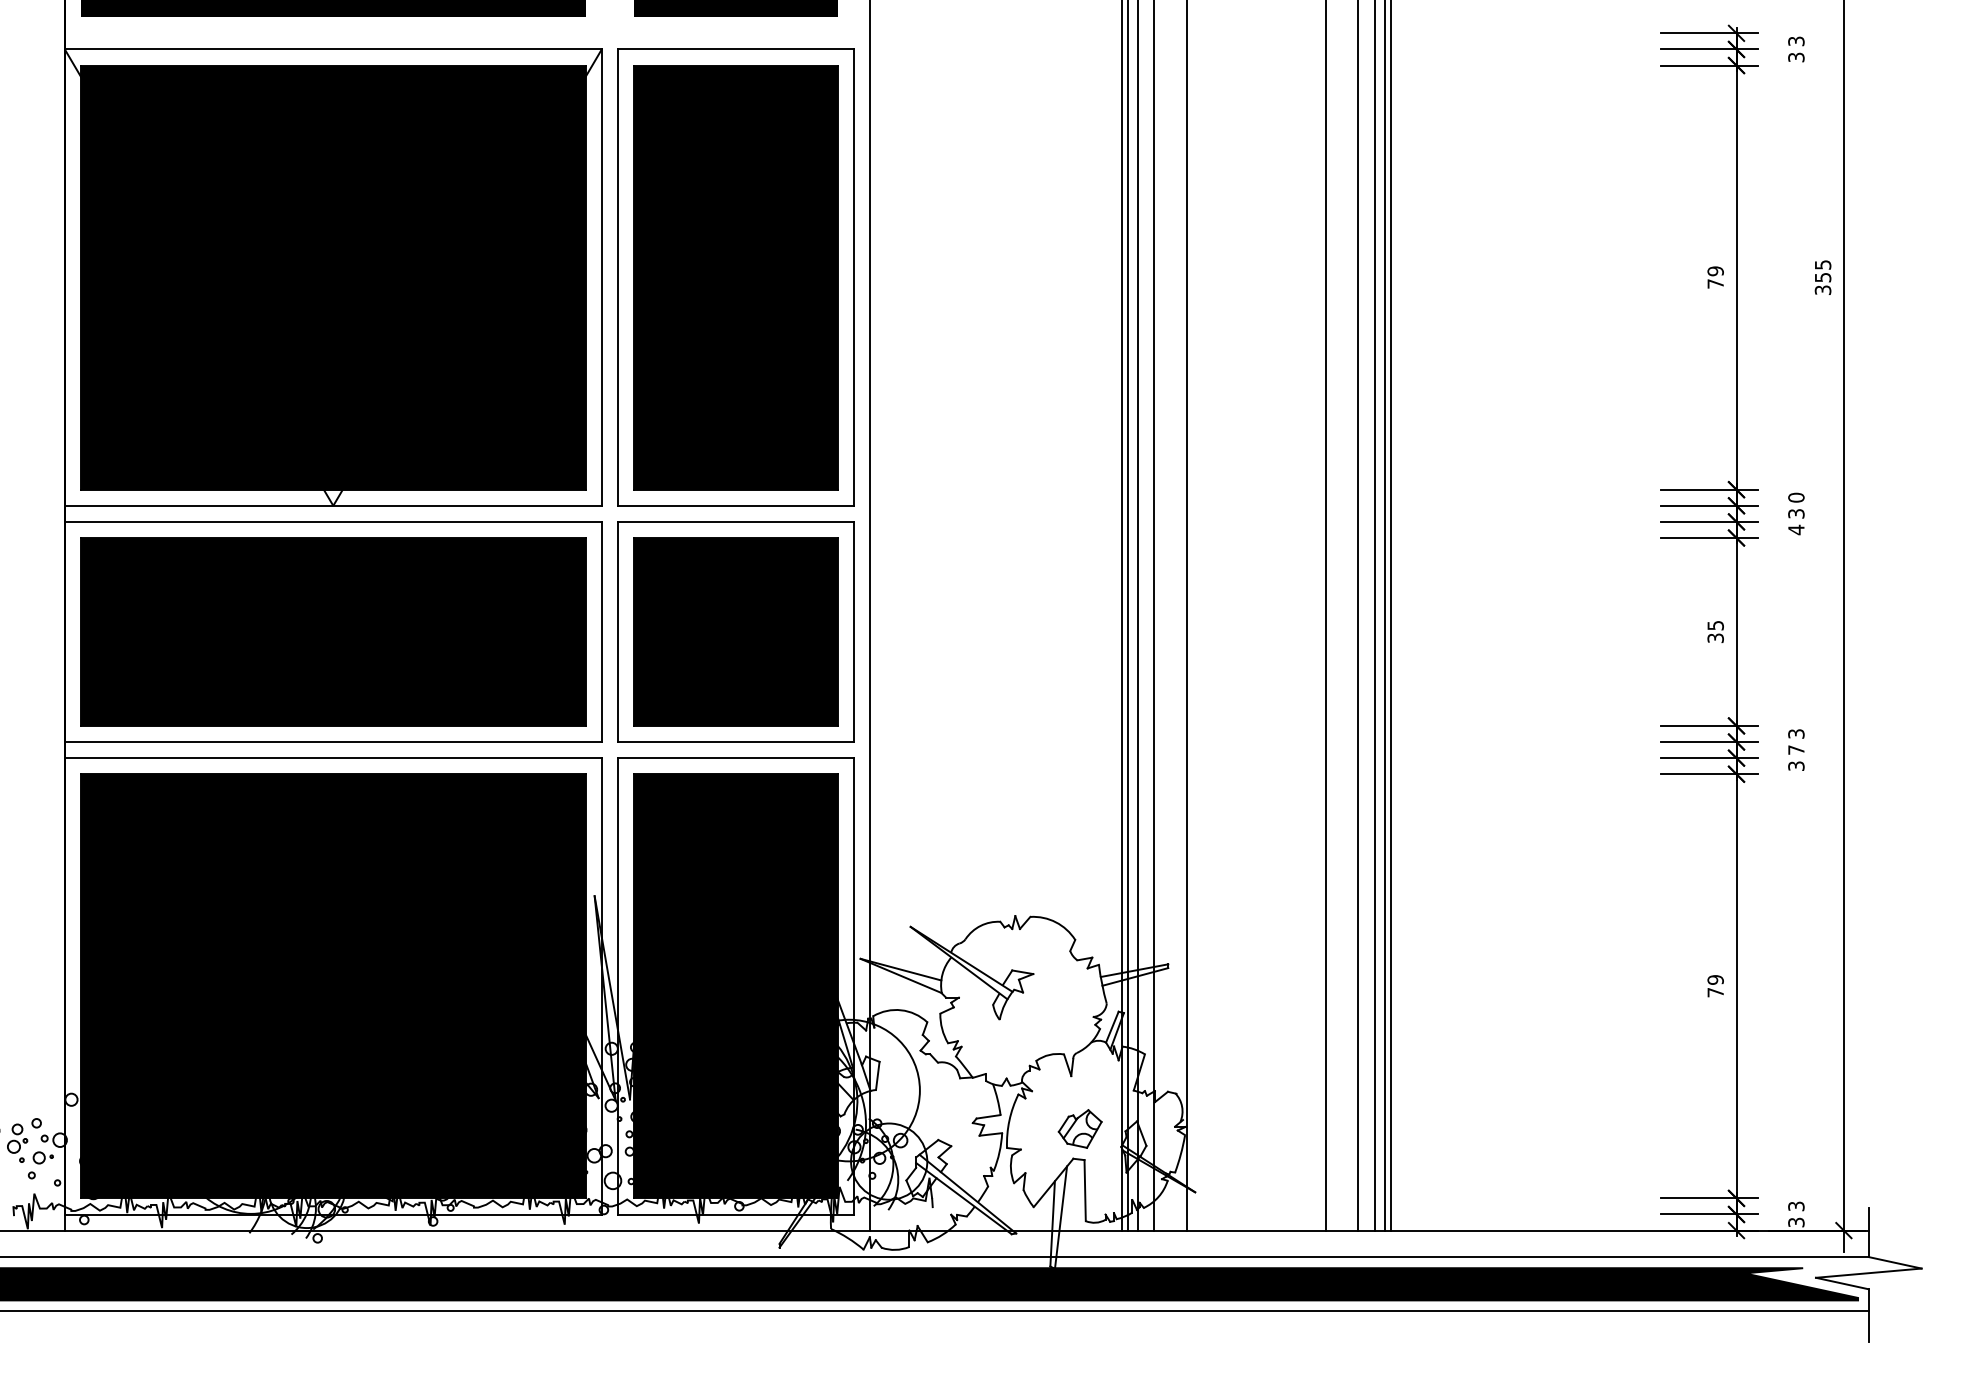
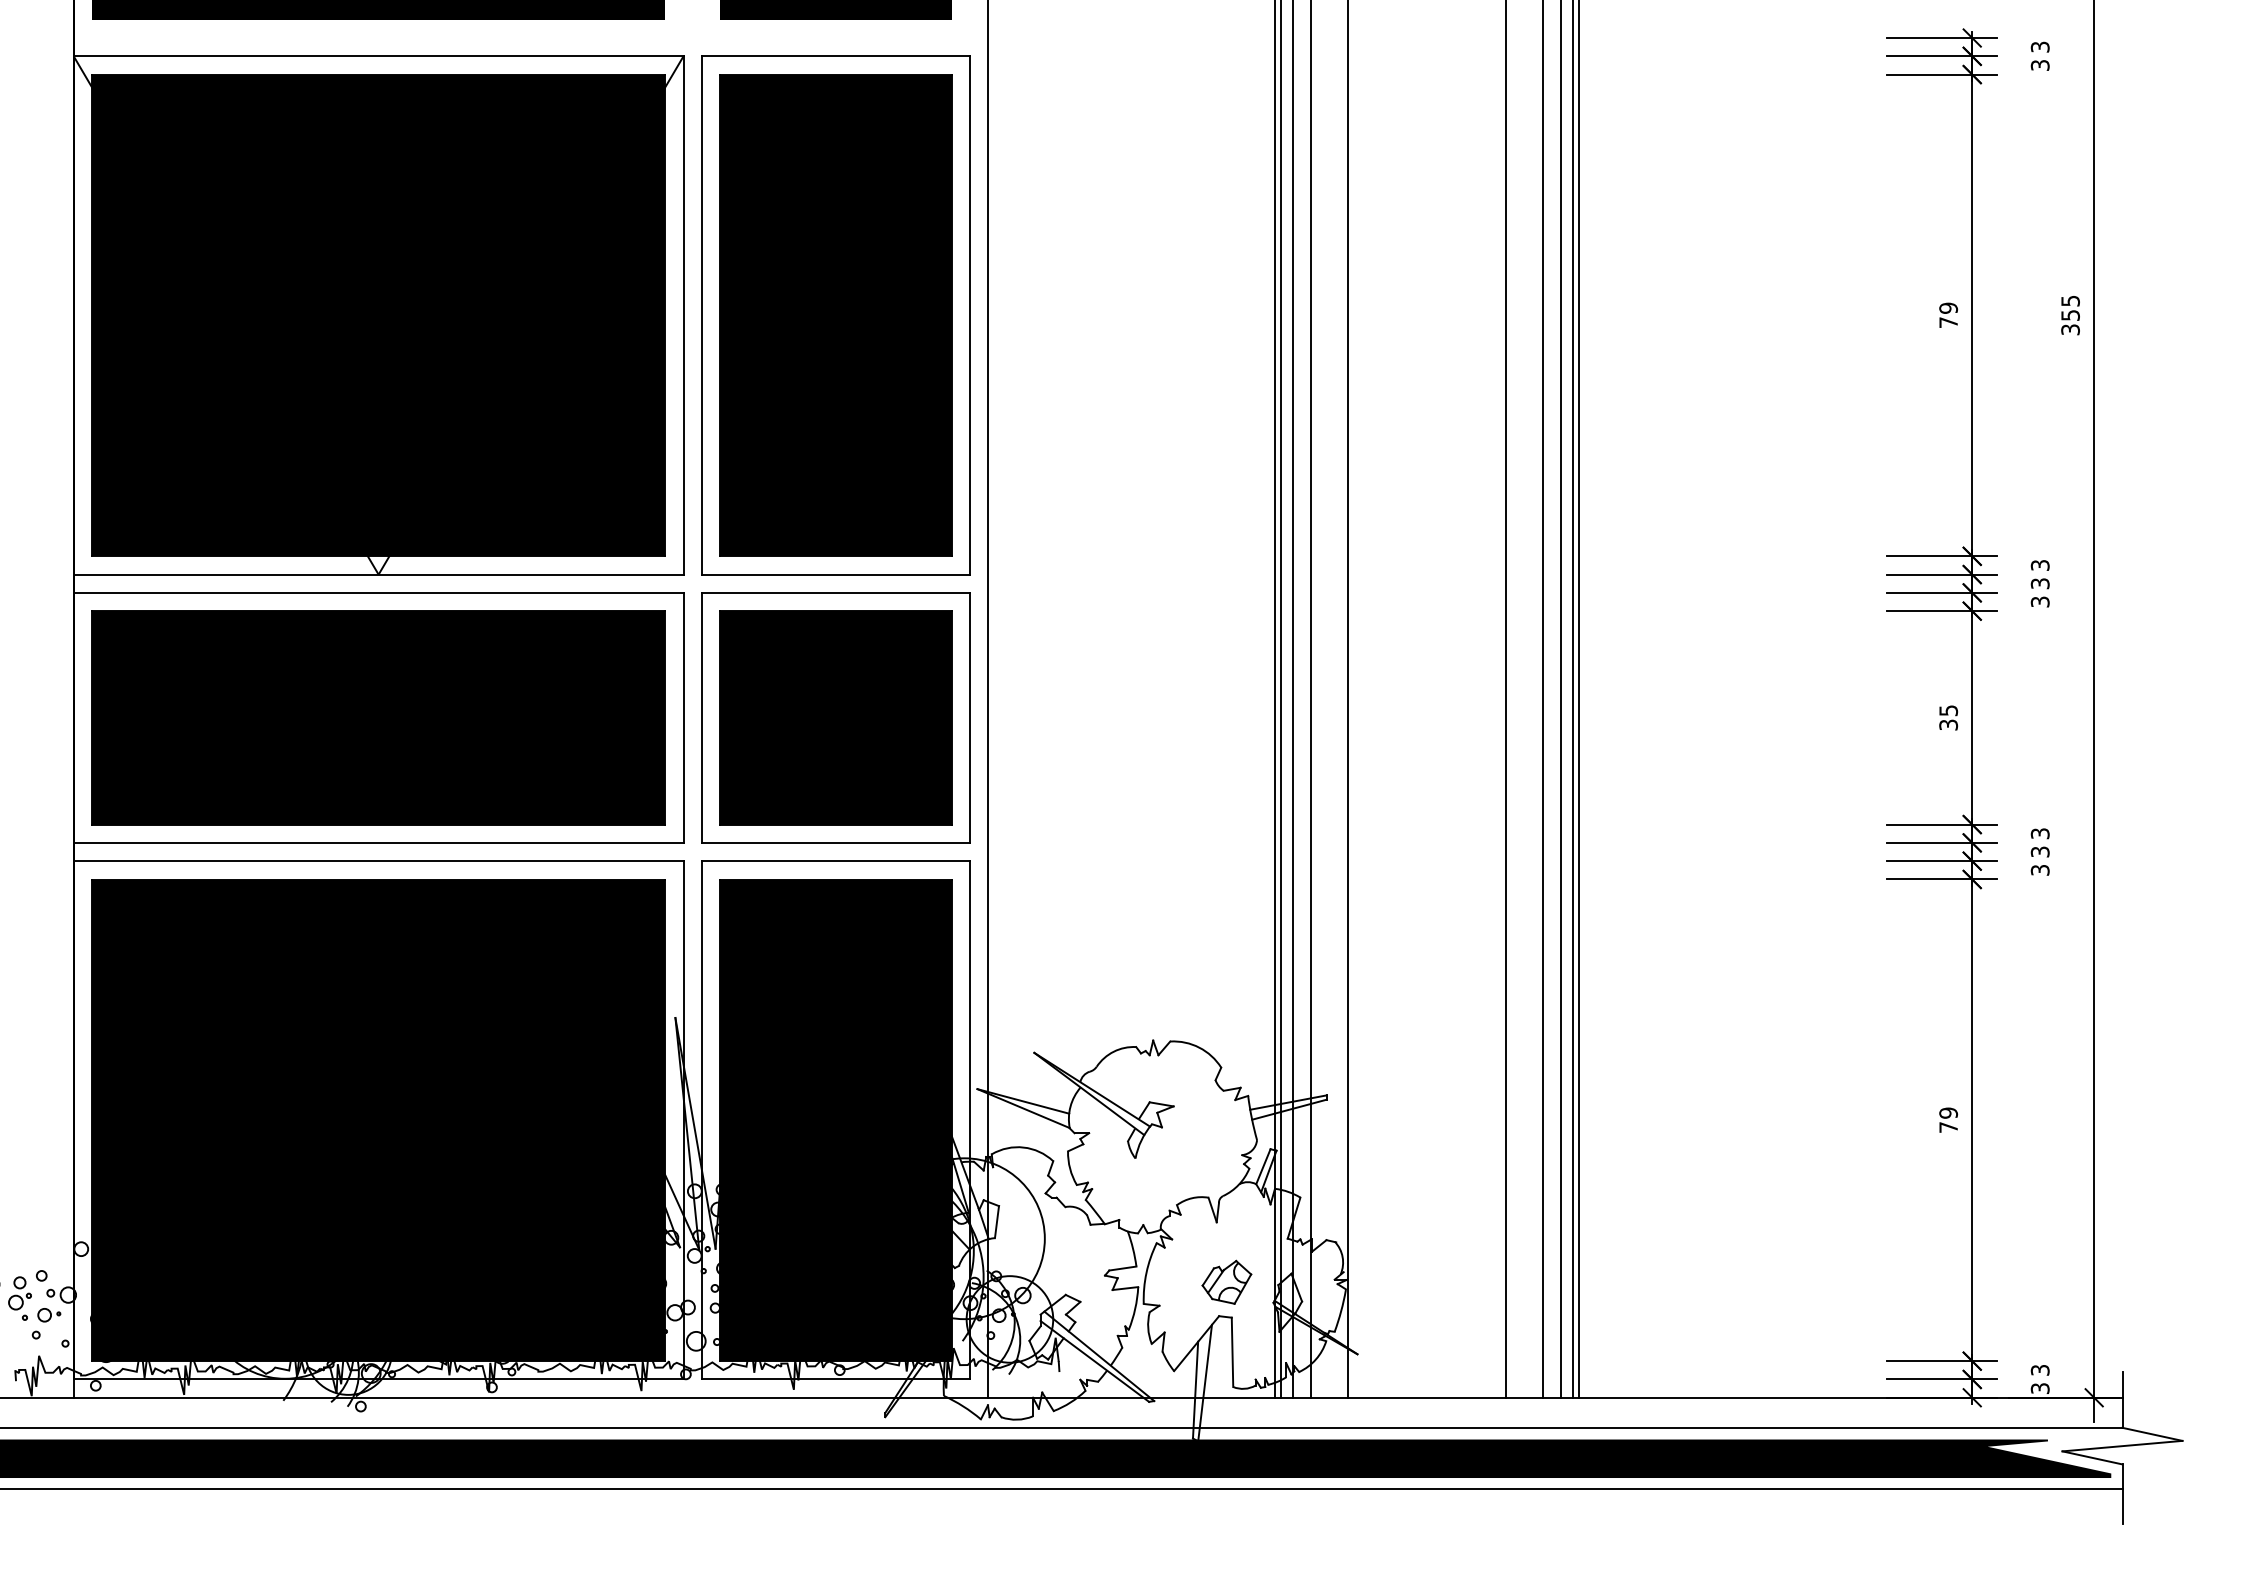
text: (1795, 497) -> (2039, 565), 0 -> 3
text: (1795, 530) -> (2039, 602), 4 -> 3
text: (1795, 749) -> (2039, 851), 7 -> 3

